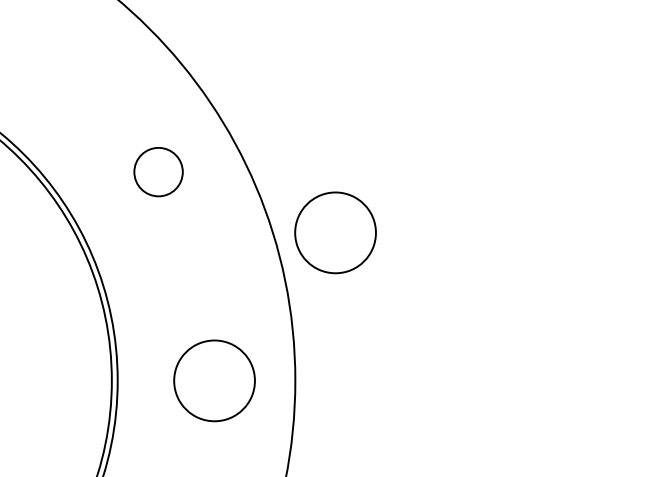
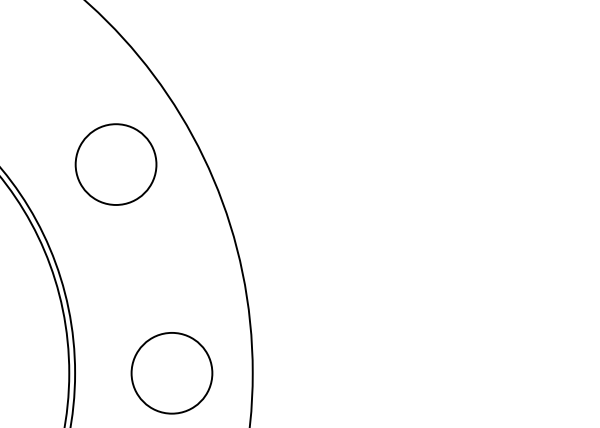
circle: (158, 171) -> (115, 163), size x1.67
circle: (335, 232) -> (292, 224), removed

